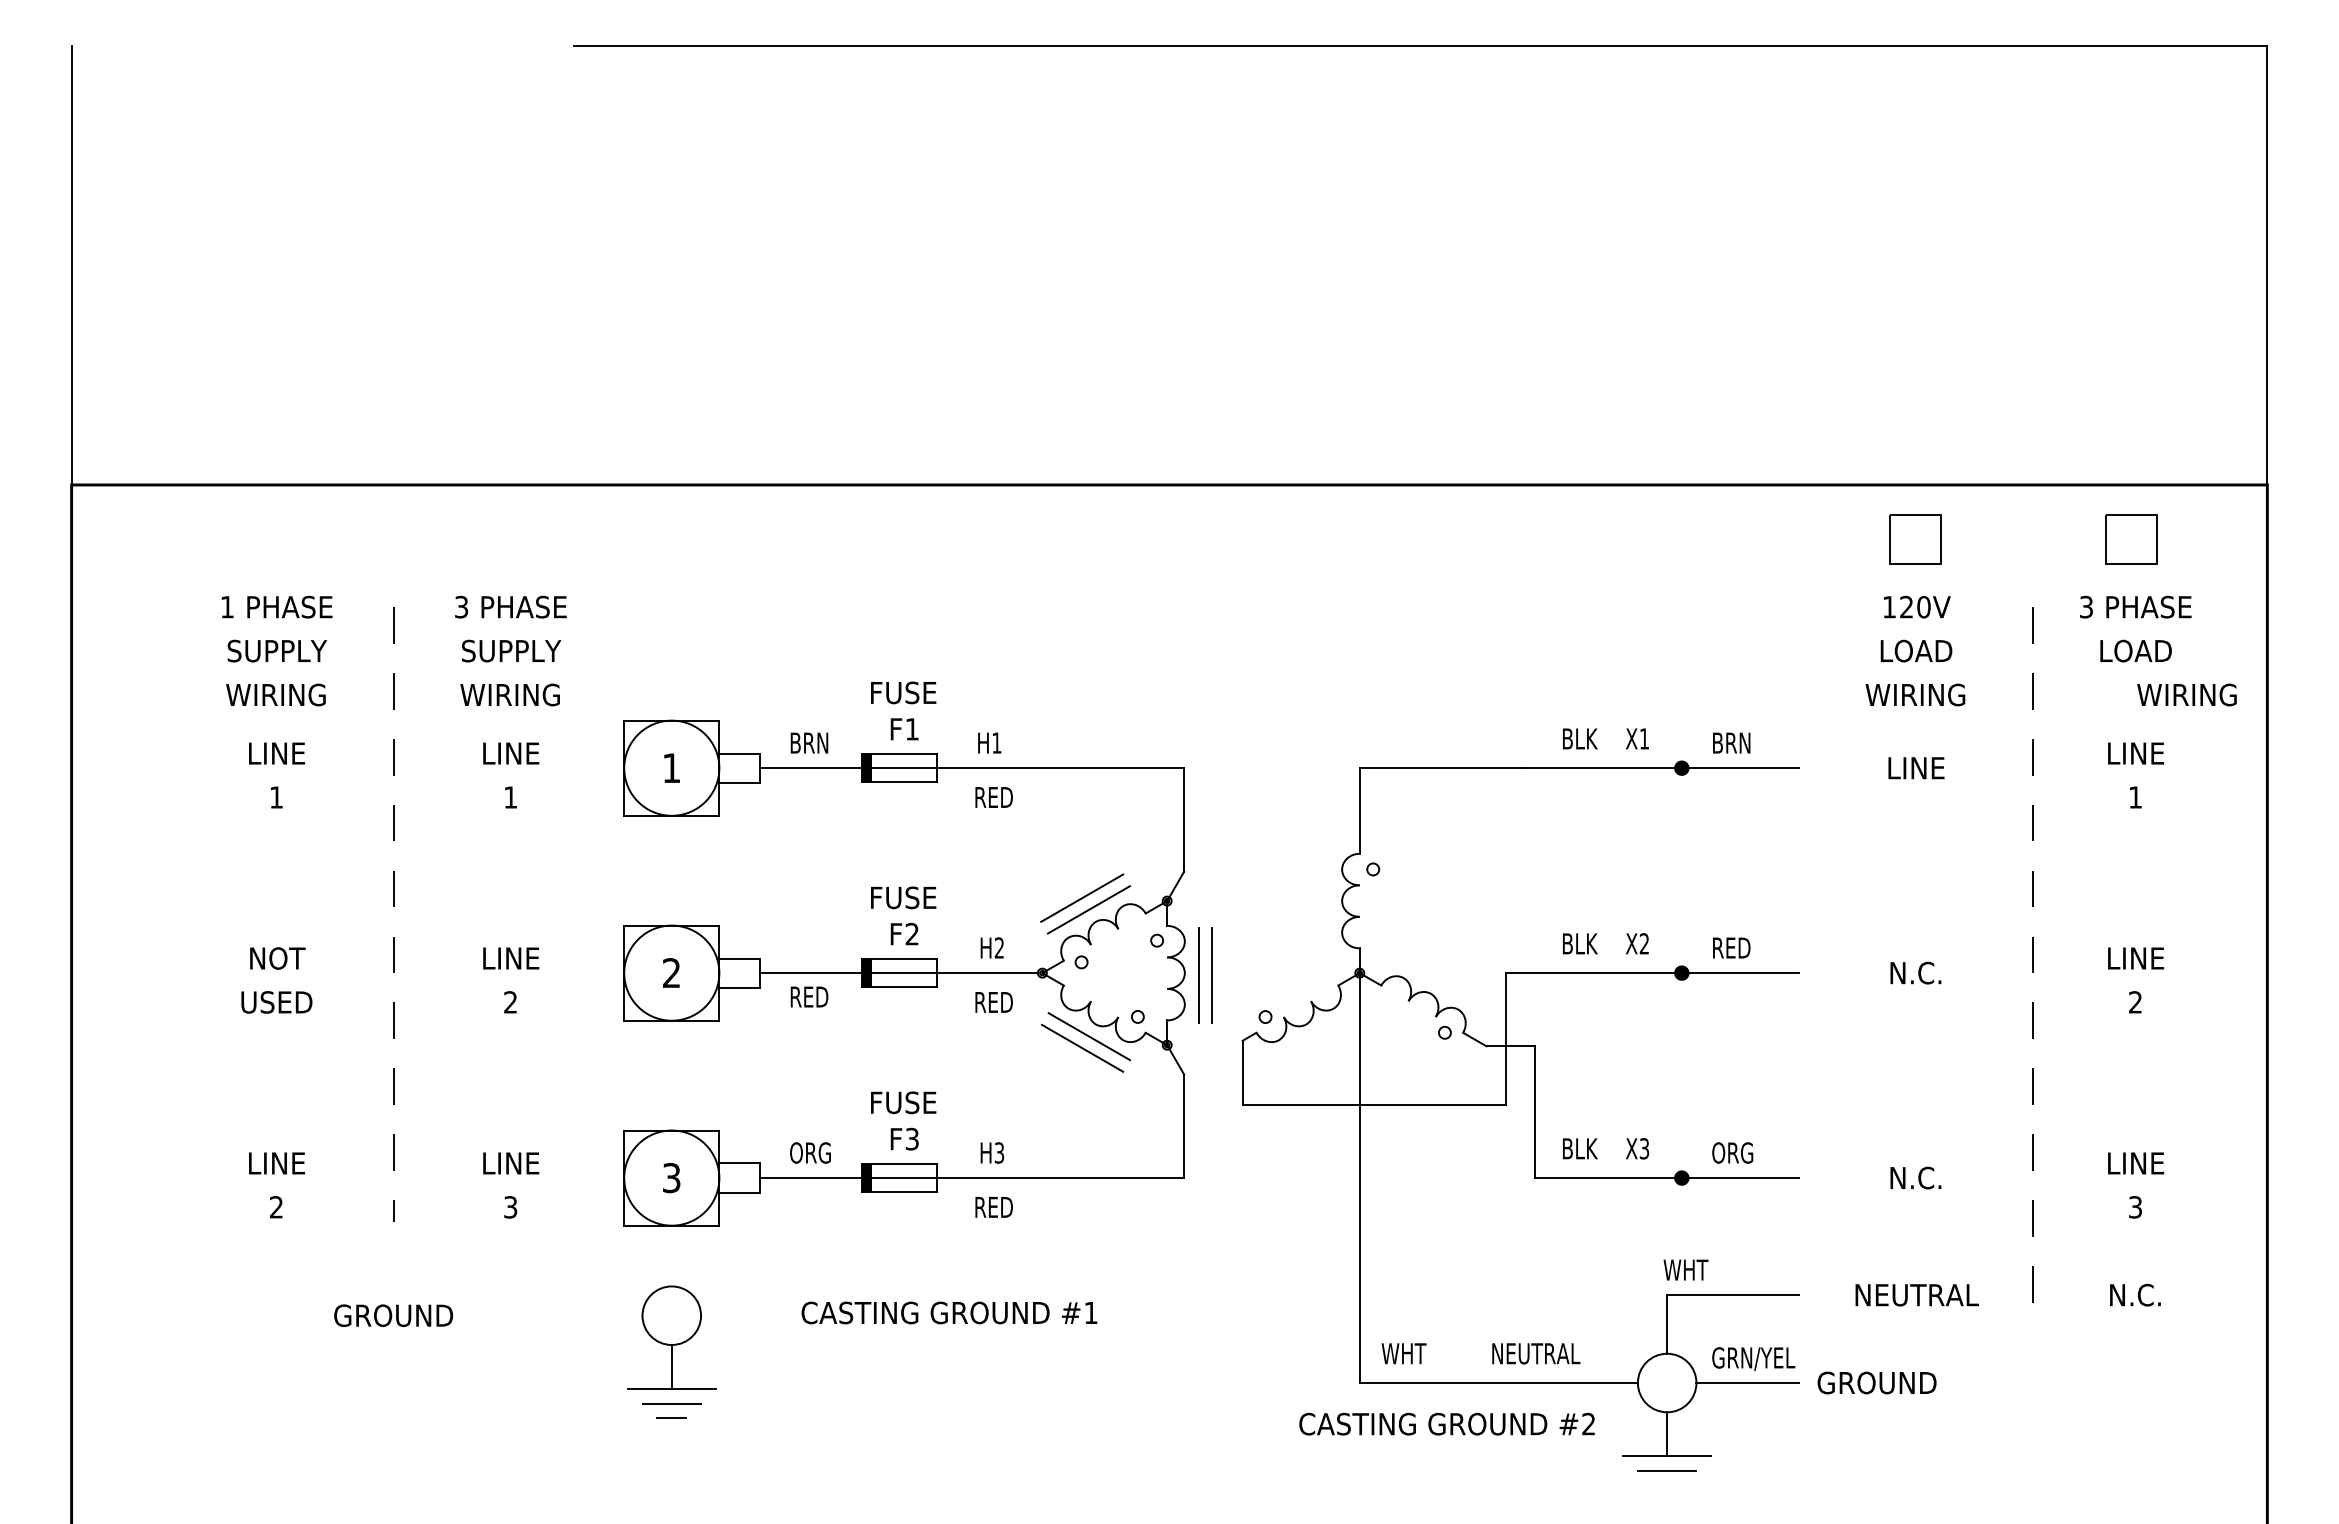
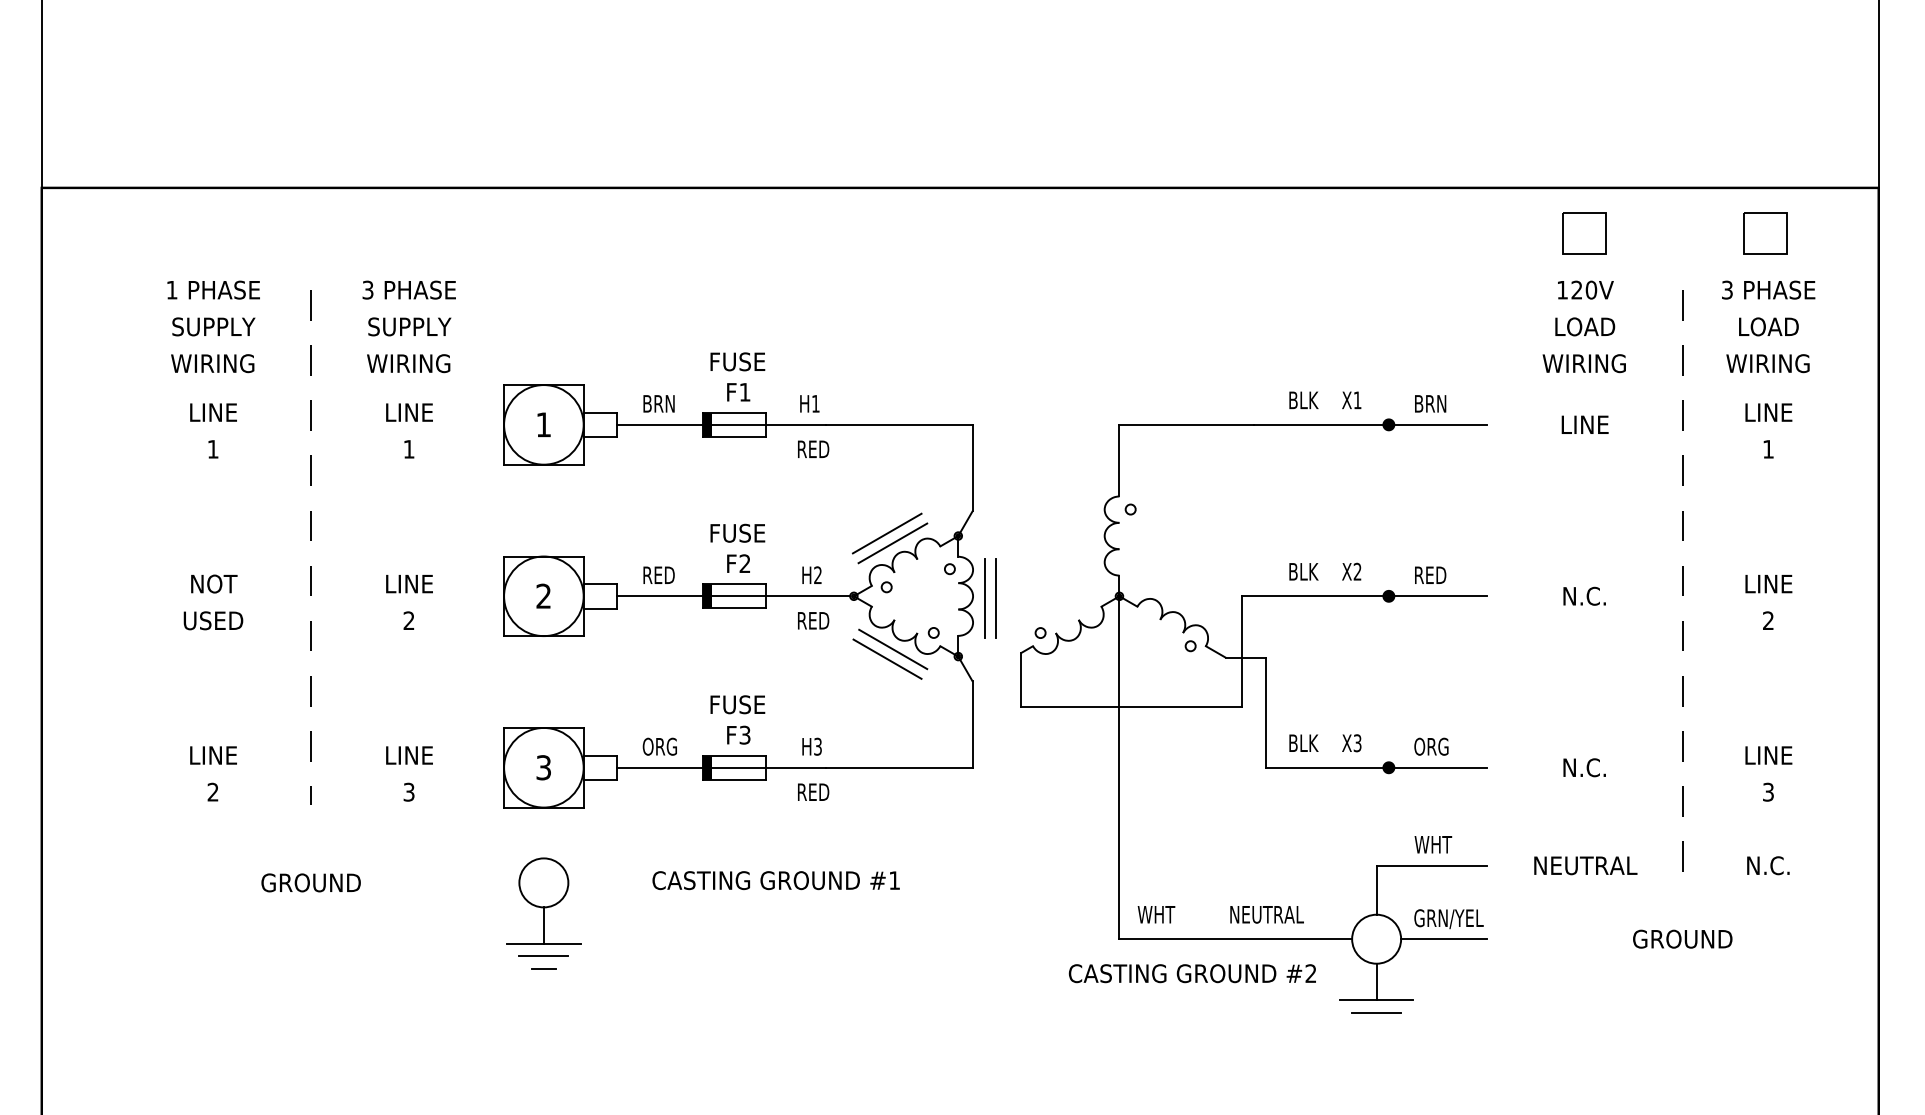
text: (2186, 694) -> (1767, 363), moved
text: (809, 996) -> (659, 574), moved
text: (1685, 1269) -> (1432, 844), moved
text: (1876, 1382) -> (1682, 938), moved

